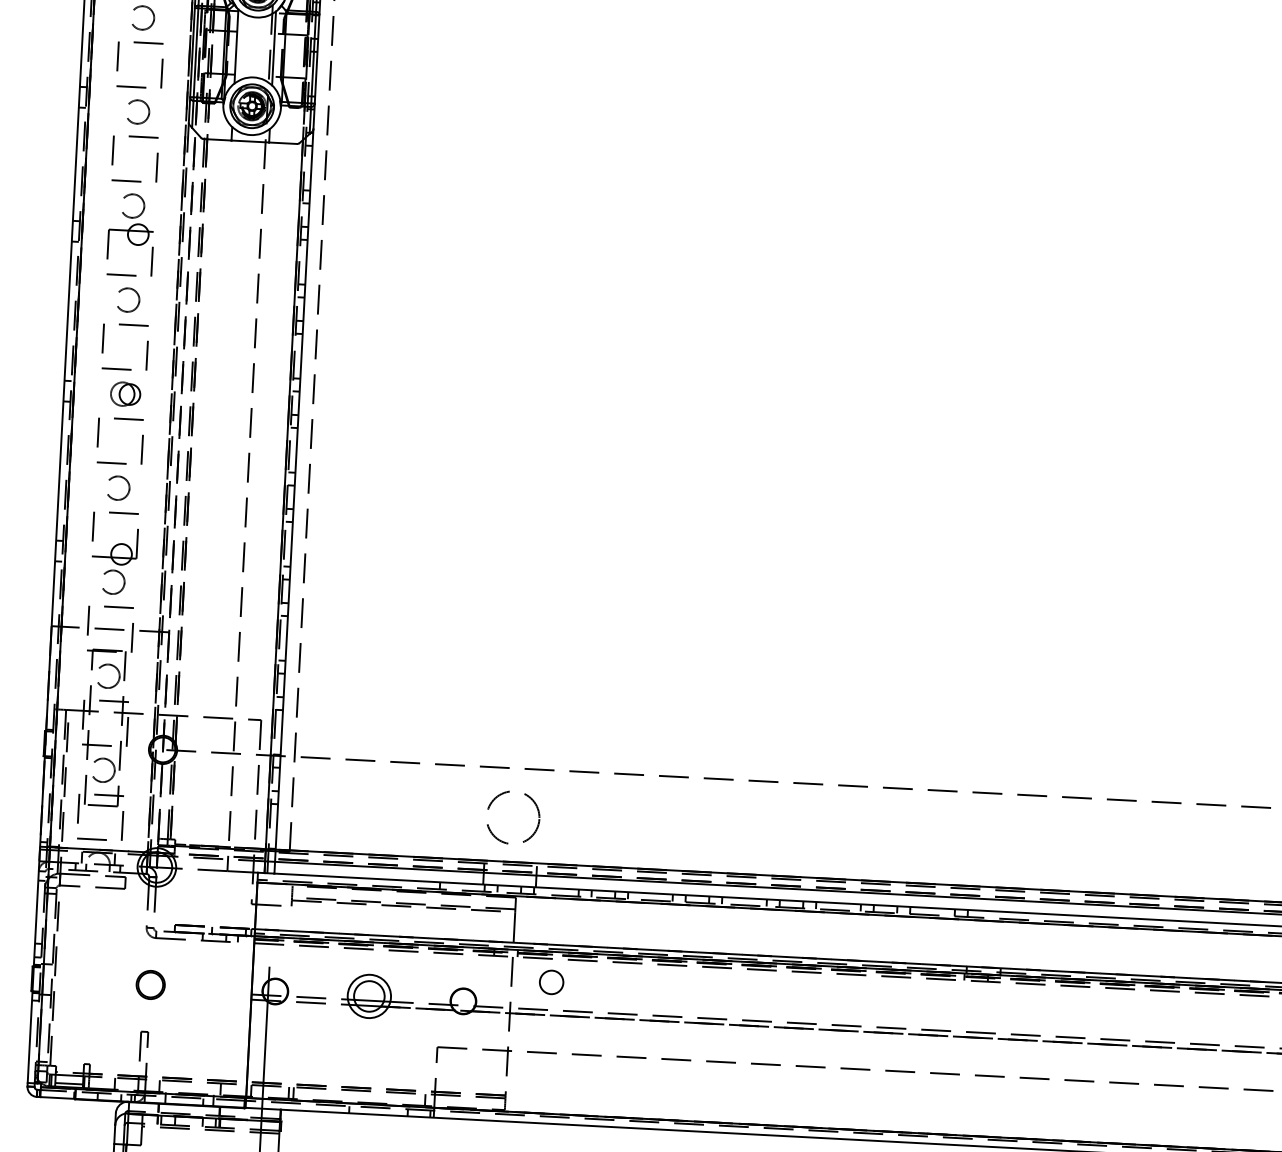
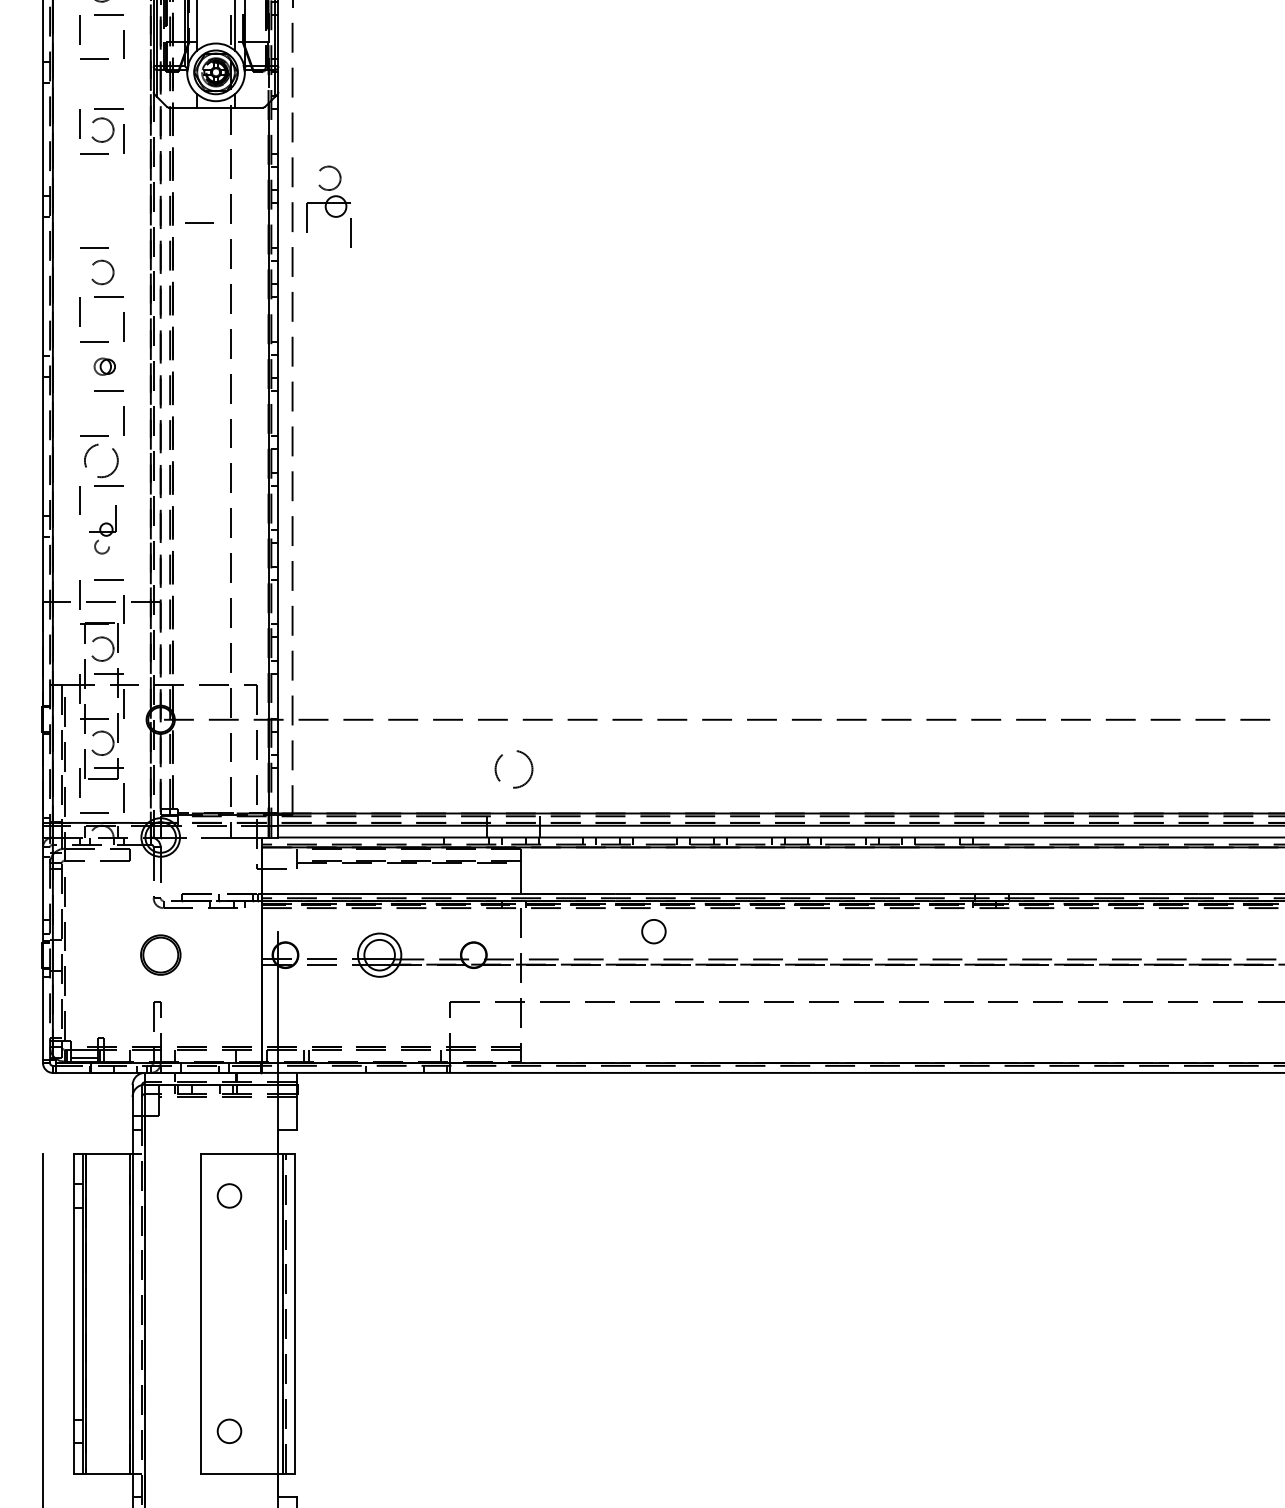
circle: (138, 111) -> (102, 129), moved
part: (130, 234) -> (328, 206), moved
line: (227, 255) -> (199, 222), added
part: (125, 394) -> (104, 366), size x0.7
line: (98, 431) -> (79, 405), removed
circle: (118, 487) -> (102, 460), size x1.4
part: (114, 560) -> (102, 533), size x0.6
circle: (513, 818) -> (514, 769), size x0.7
circle: (551, 982) -> (653, 931), moved
part: (150, 985) -> (160, 955), size x1.4

